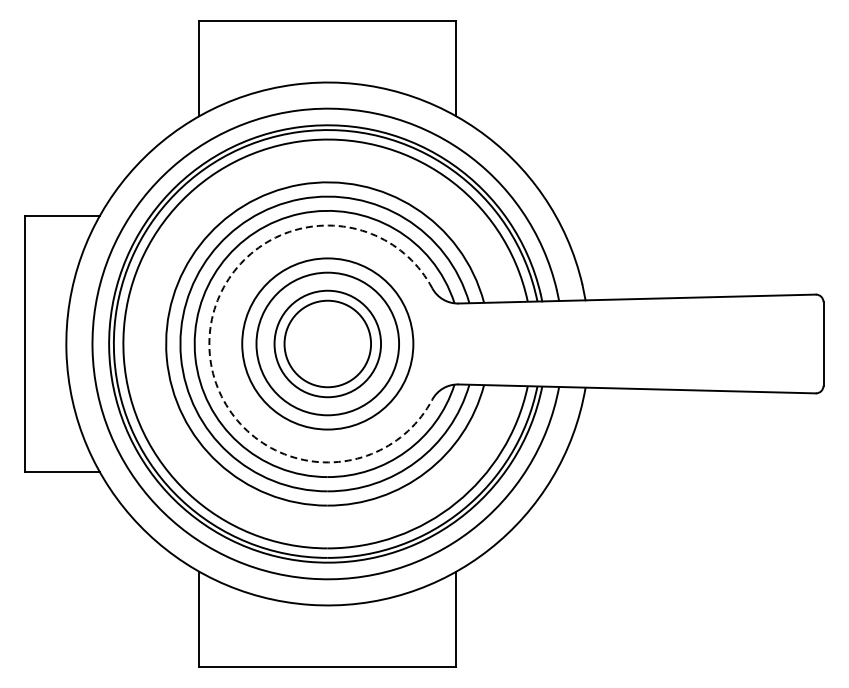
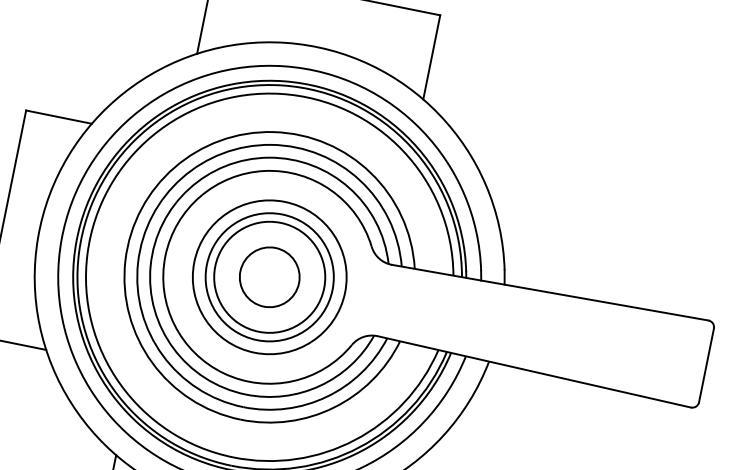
circle: (327, 343) -> (269, 276), size x0.62
circle: (327, 343) -> (269, 276), size x1.43
arc: (209, 344) -> (165, 256), dashed -> solid

